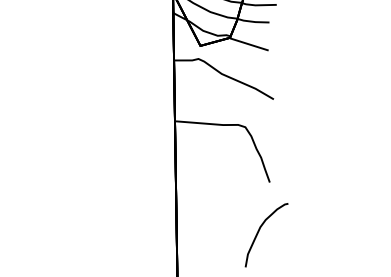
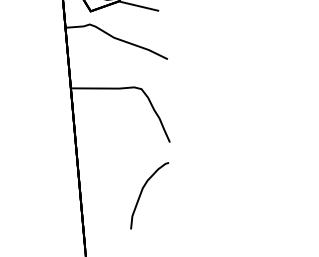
curve: (259, 231) -> (142, 192), moved

